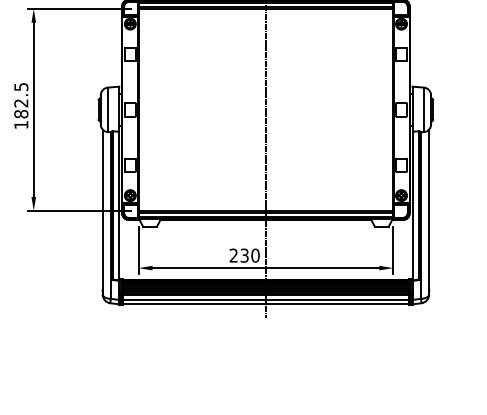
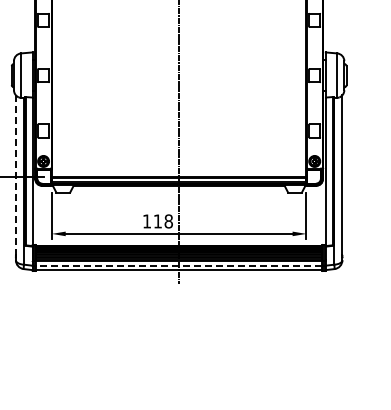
line: (102, 209) -> (15, 175), solid -> dashed
text: (244, 255) -> (157, 221), 230 -> 118
line: (265, 299) -> (178, 265), solid -> dashed

